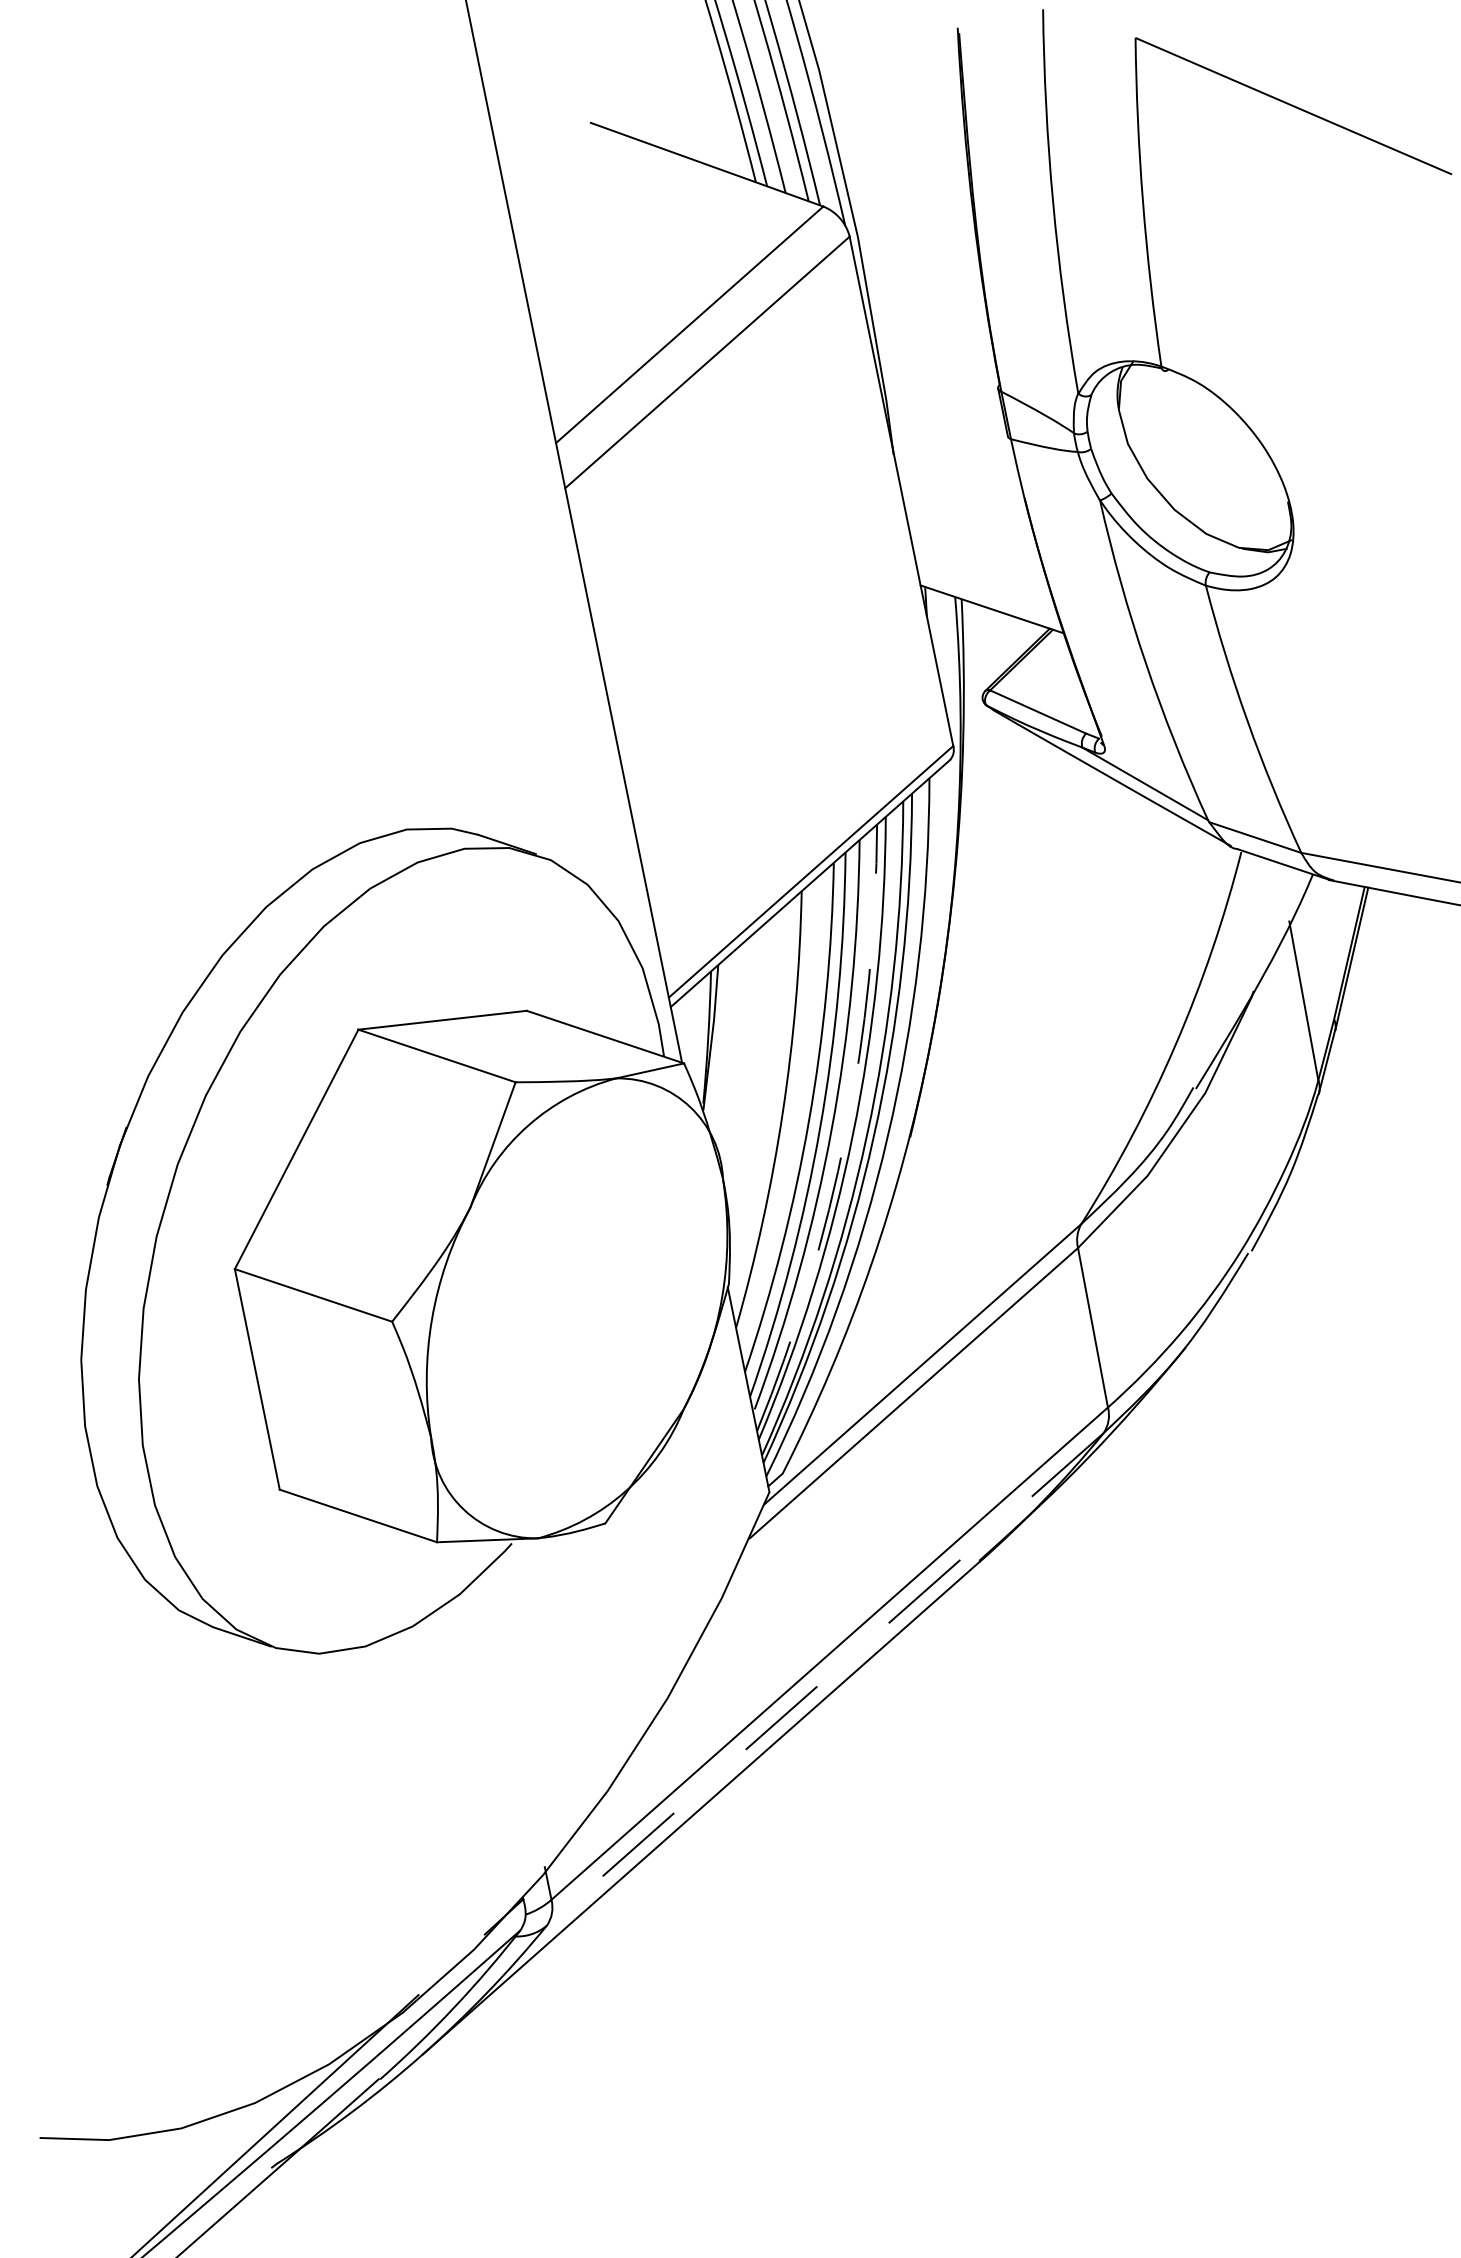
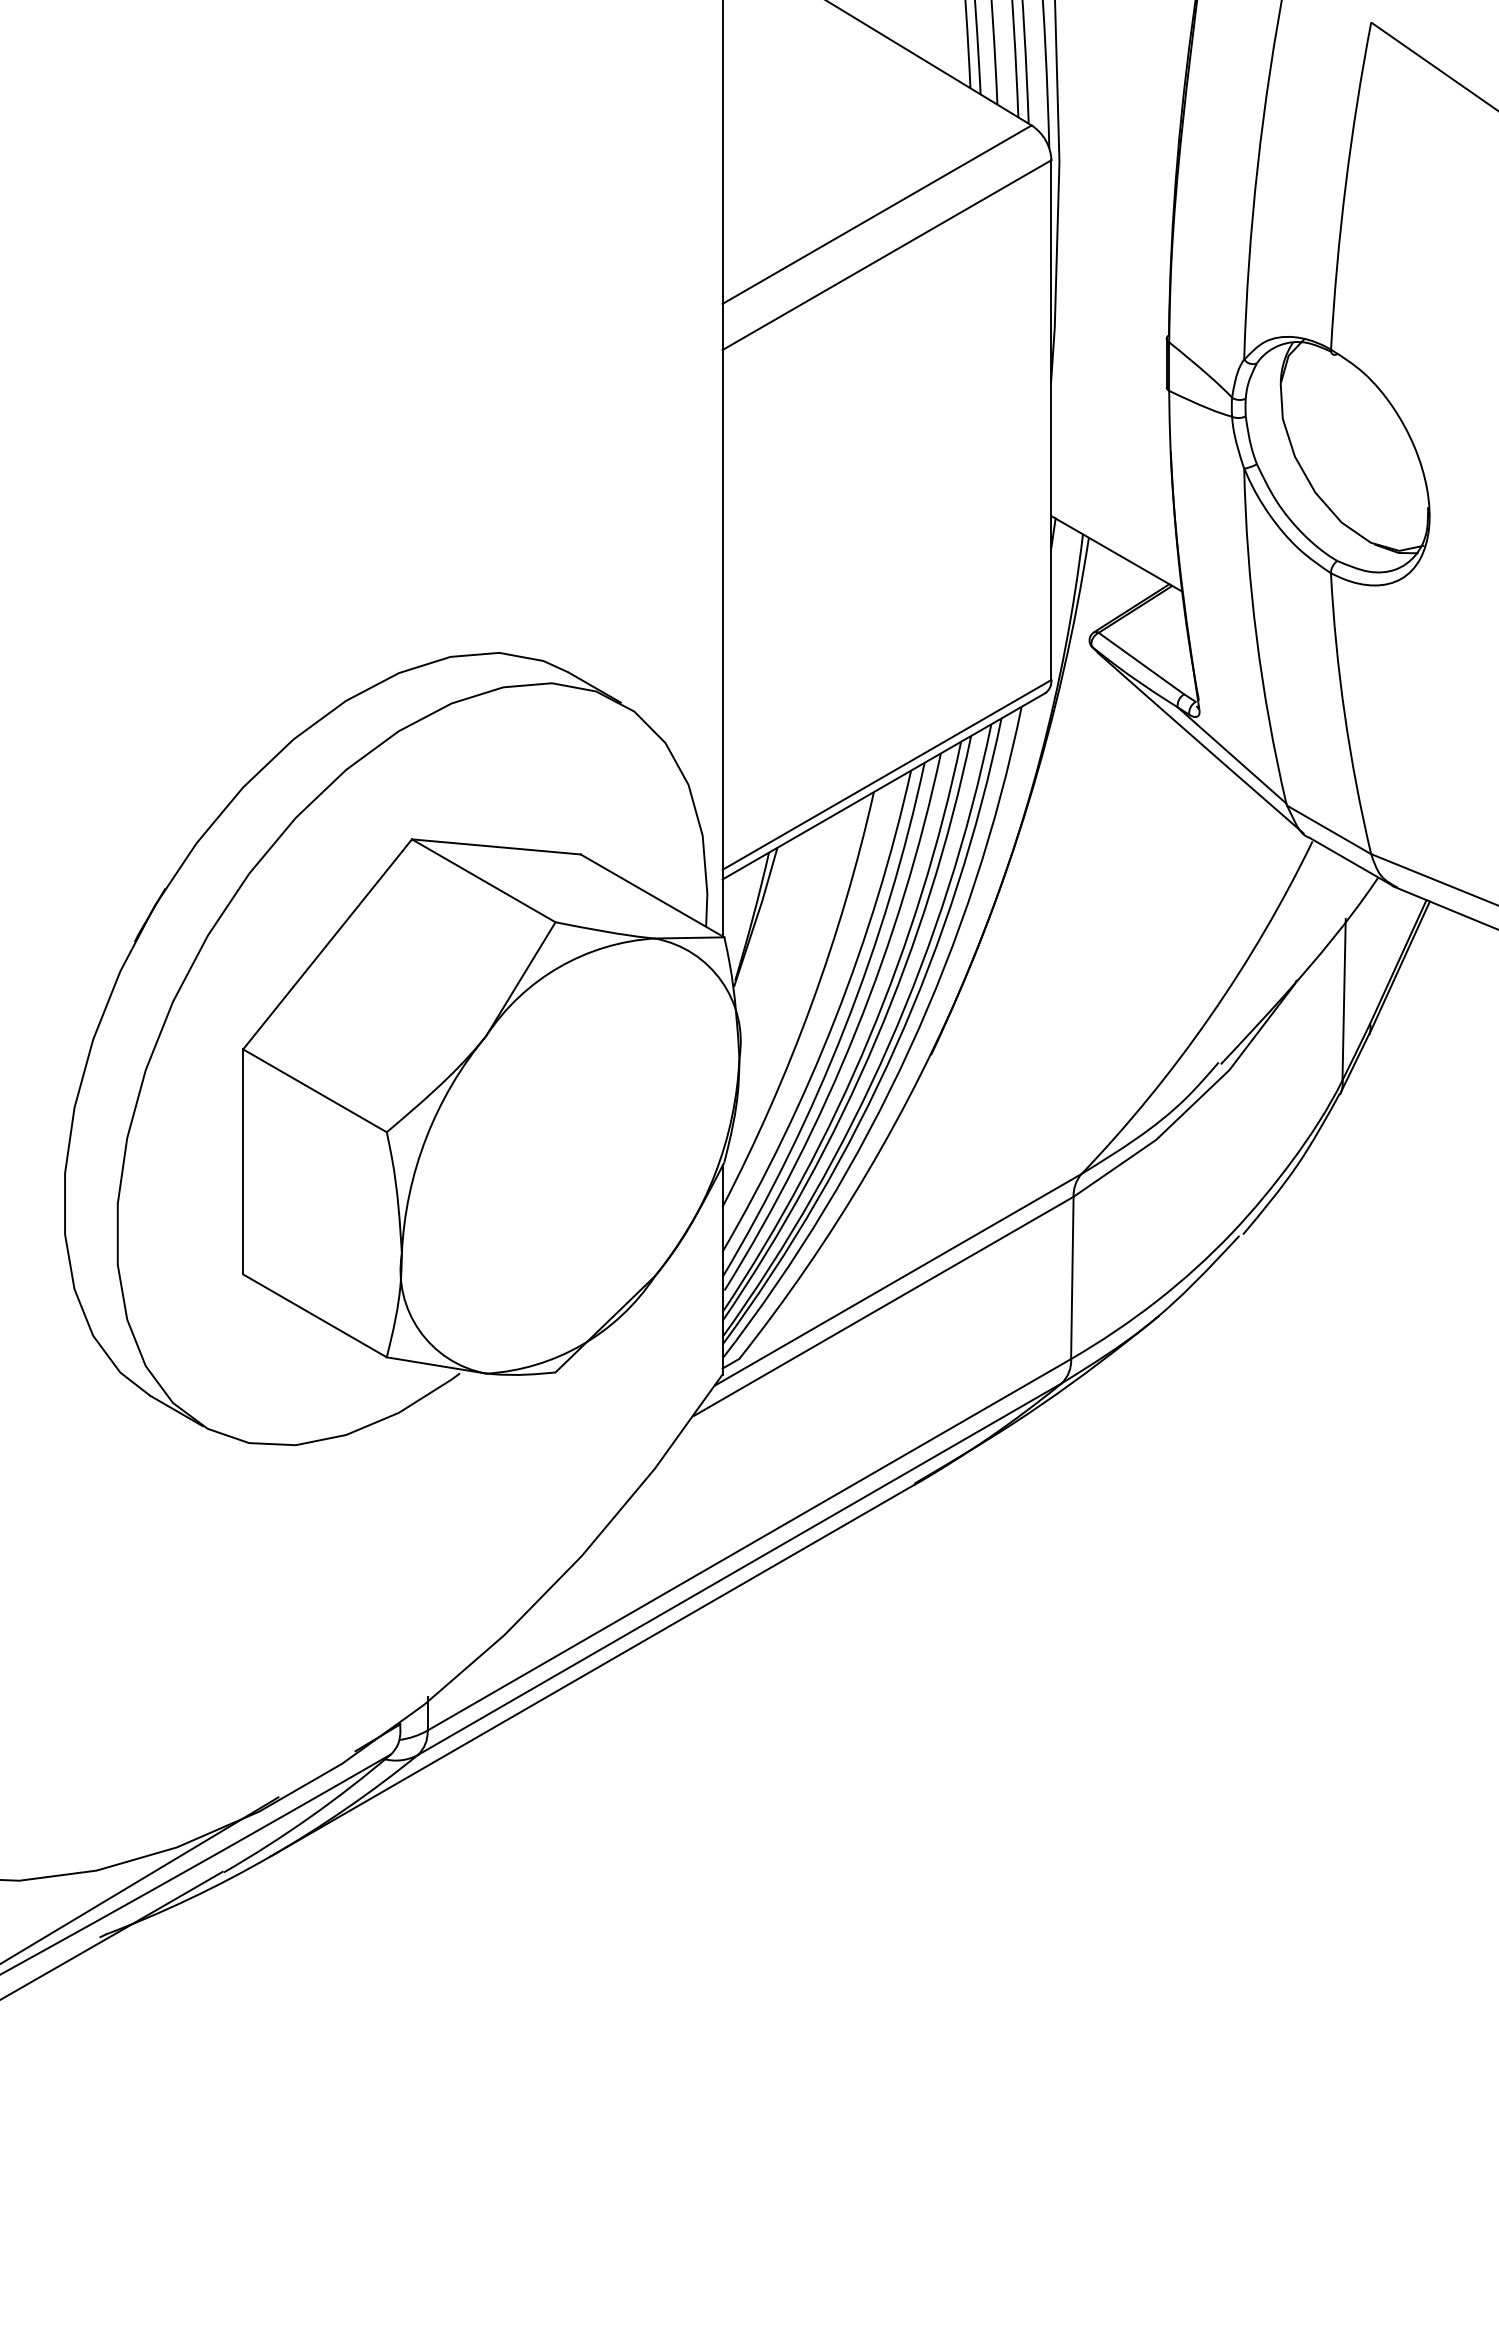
arc: (846, 1133) -> (869, 1038), dashed -> solid
line: (824, 1679) -> (739, 1569), dashed -> solid

